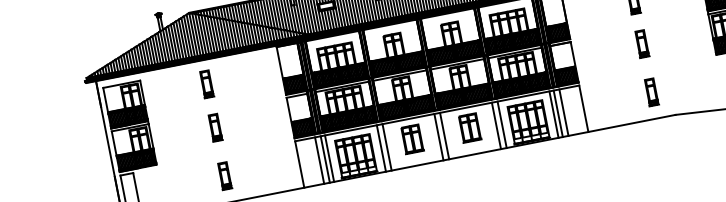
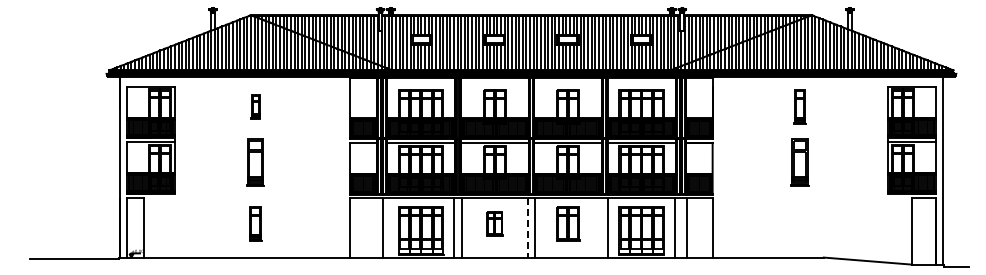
part: (641, 44) -> (799, 162), size x1.4
part: (206, 83) -> (255, 106), size x0.7
part: (651, 91) -> (799, 223), removed
line: (558, 113) -> (680, 227), removed
line: (496, 125) -> (601, 227), removed
part: (215, 127) -> (255, 162), size x1.4
line: (438, 136) -> (527, 227), solid -> dashed
part: (412, 138) -> (494, 223), size x0.7
line: (329, 158) -> (388, 227), removed
line: (319, 160) -> (375, 227), removed

